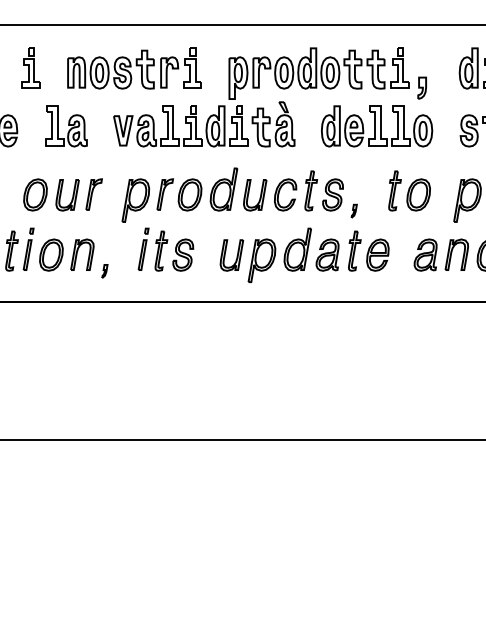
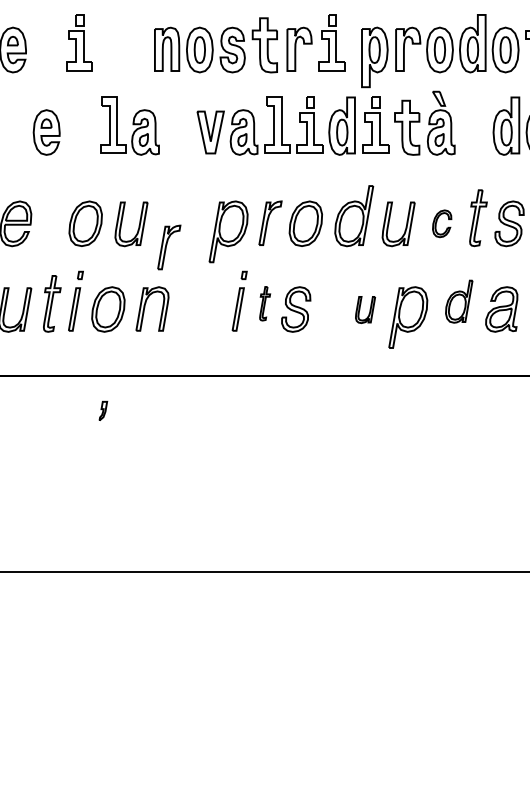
part: (134, 68) -> (249, 43), moved
part: (93, 194) -> (168, 247), moved
part: (285, 194) -> (441, 223), size x0.6
part: (297, 249) -> (458, 301), size x0.7
part: (161, 250) -> (265, 302), size x0.6
part: (231, 255) -> (364, 310), size x0.6
part: (104, 271) -> (102, 411), moved

